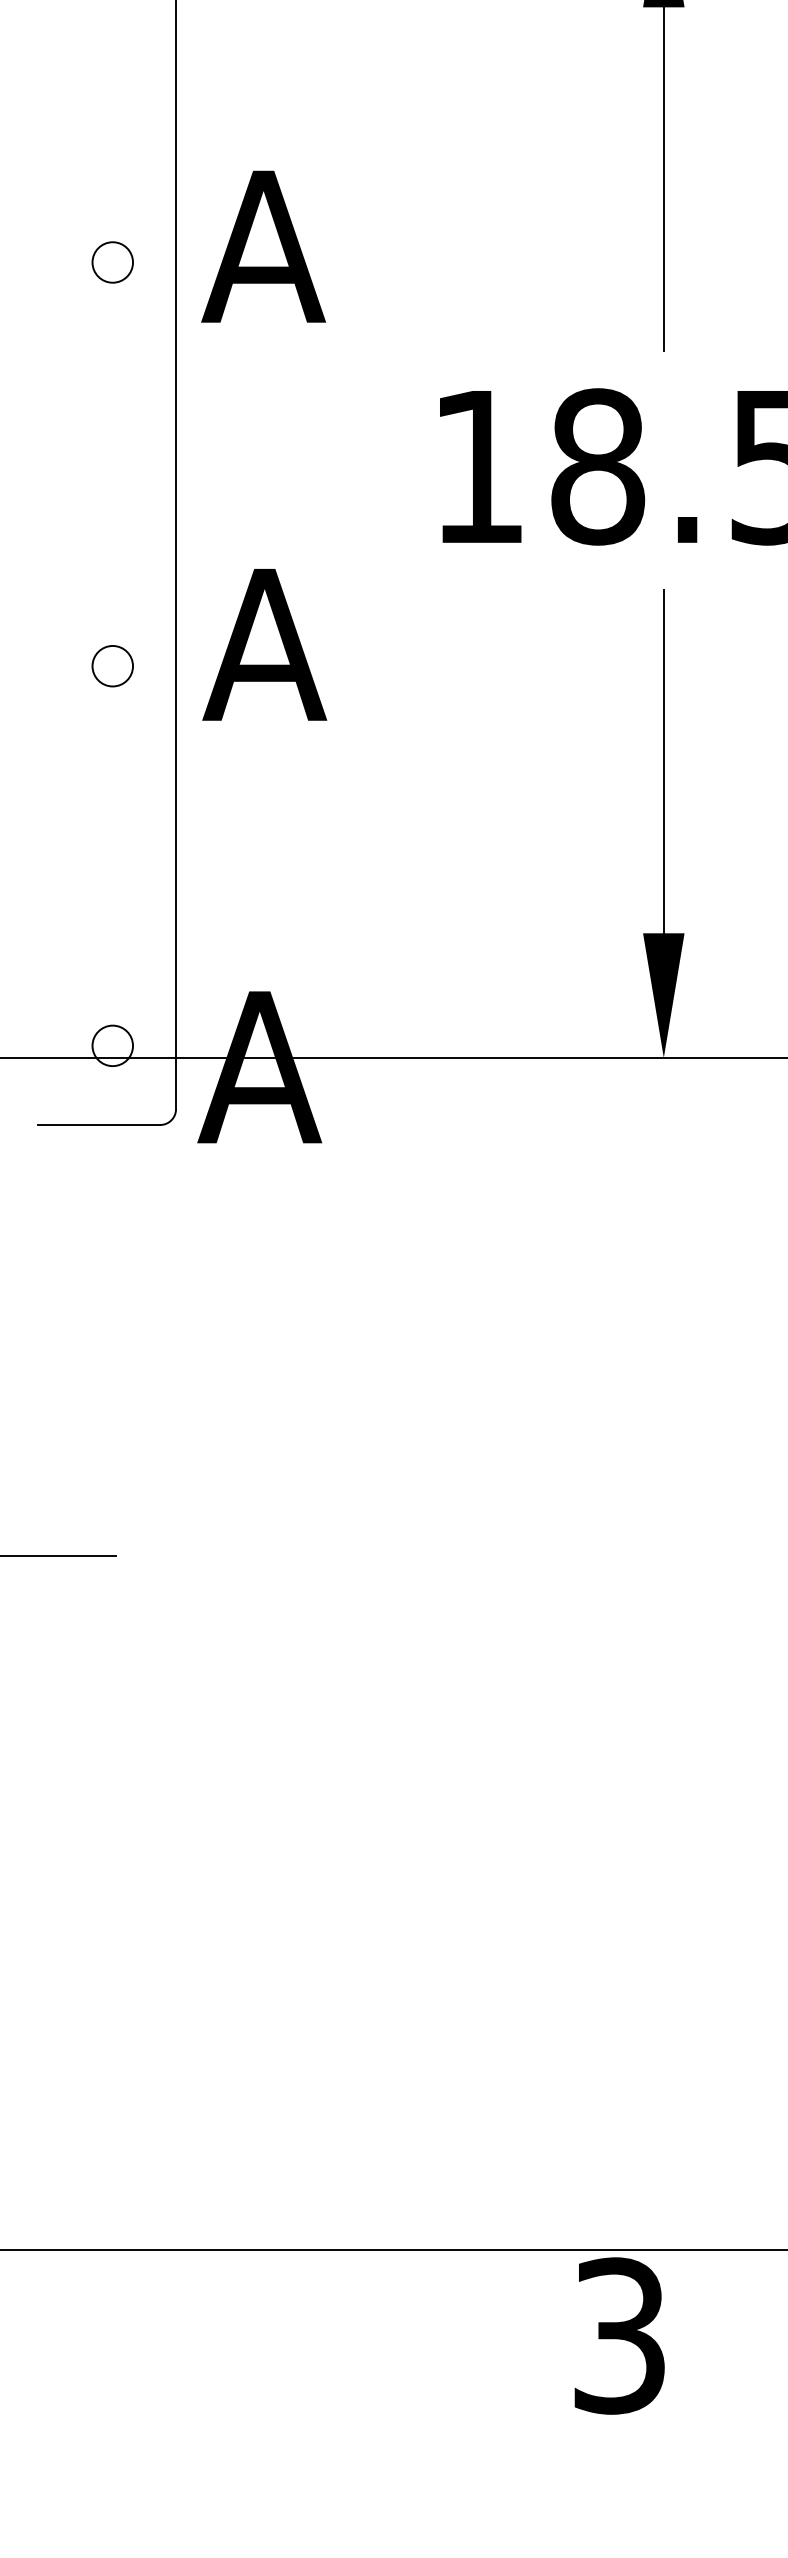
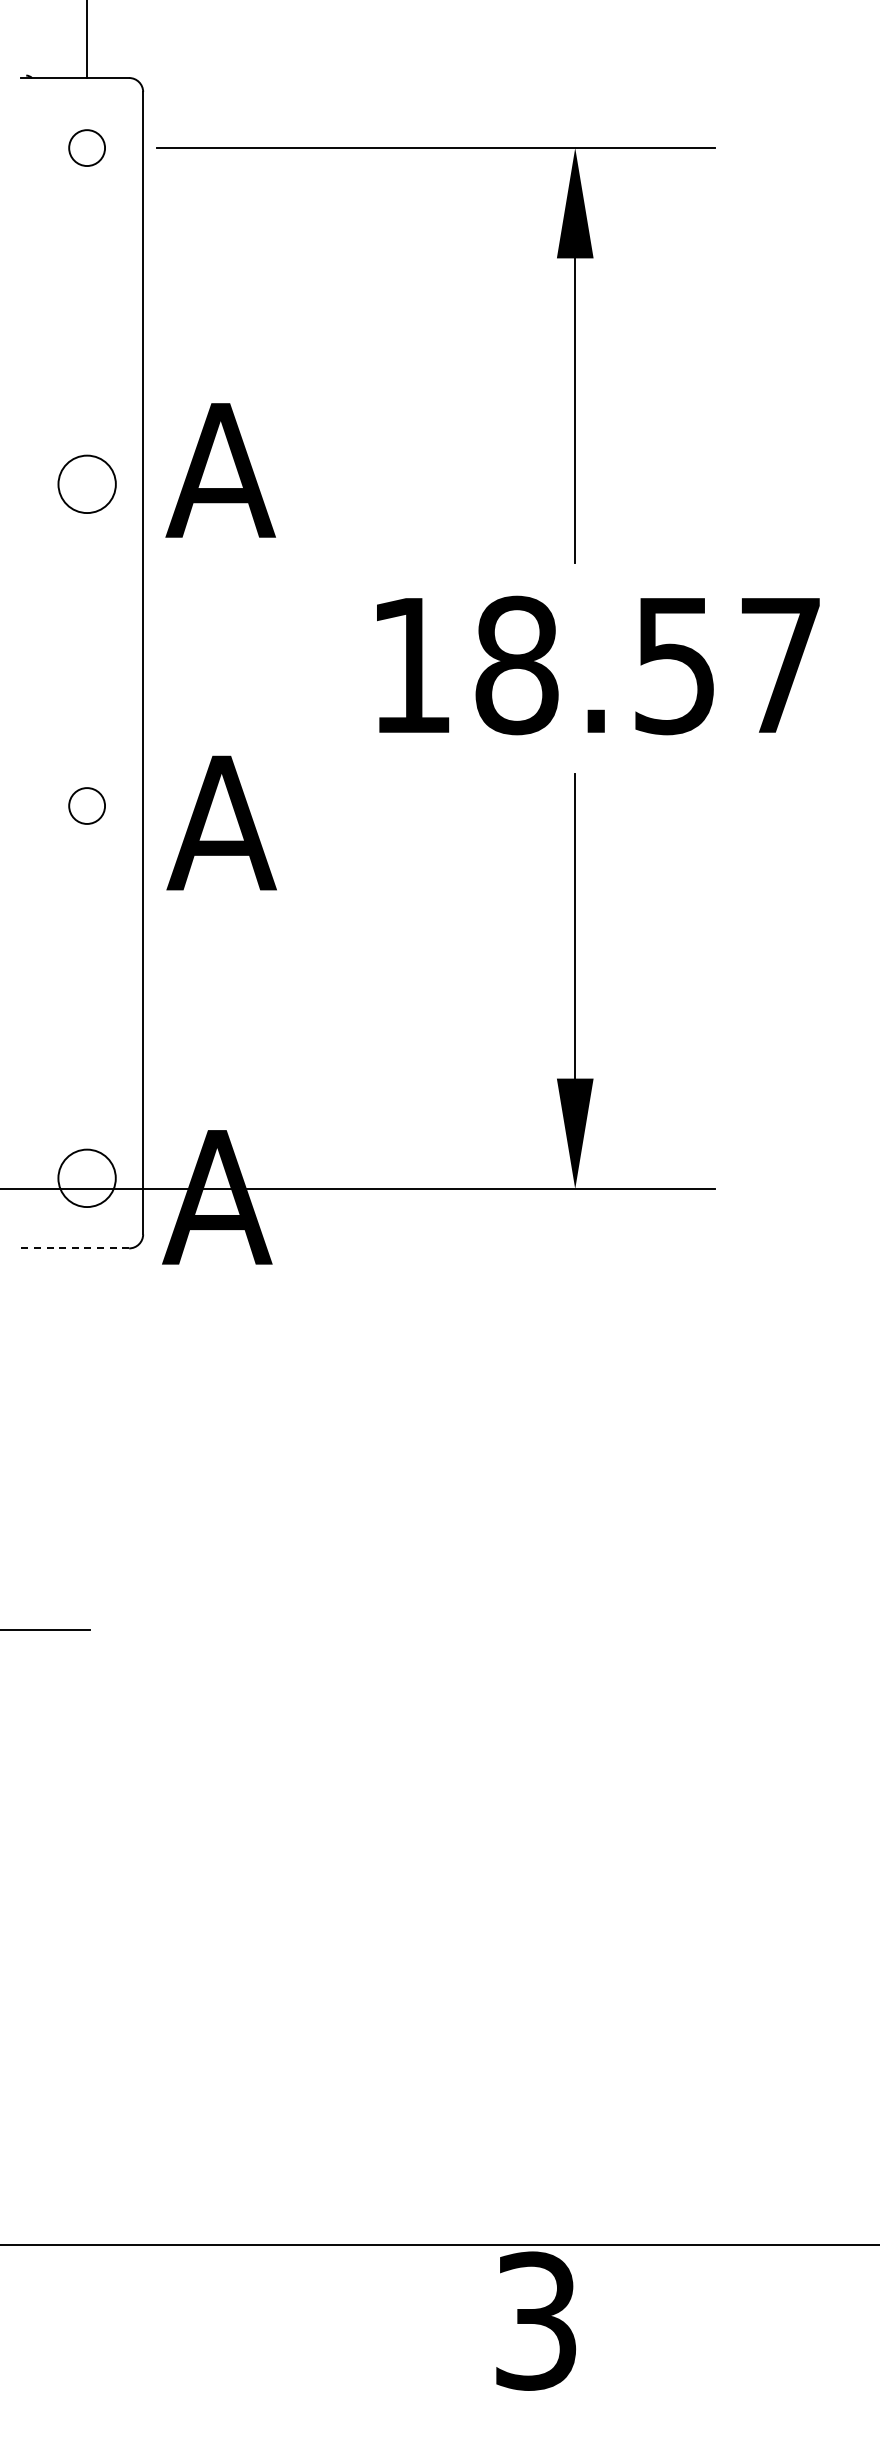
circle: (112, 262) -> (86, 484), size x1.6
circle: (112, 665) -> (86, 805), moved
circle: (113, 1046) -> (87, 1178), size x1.6
line: (98, 1125) -> (74, 1248), solid -> dashed

